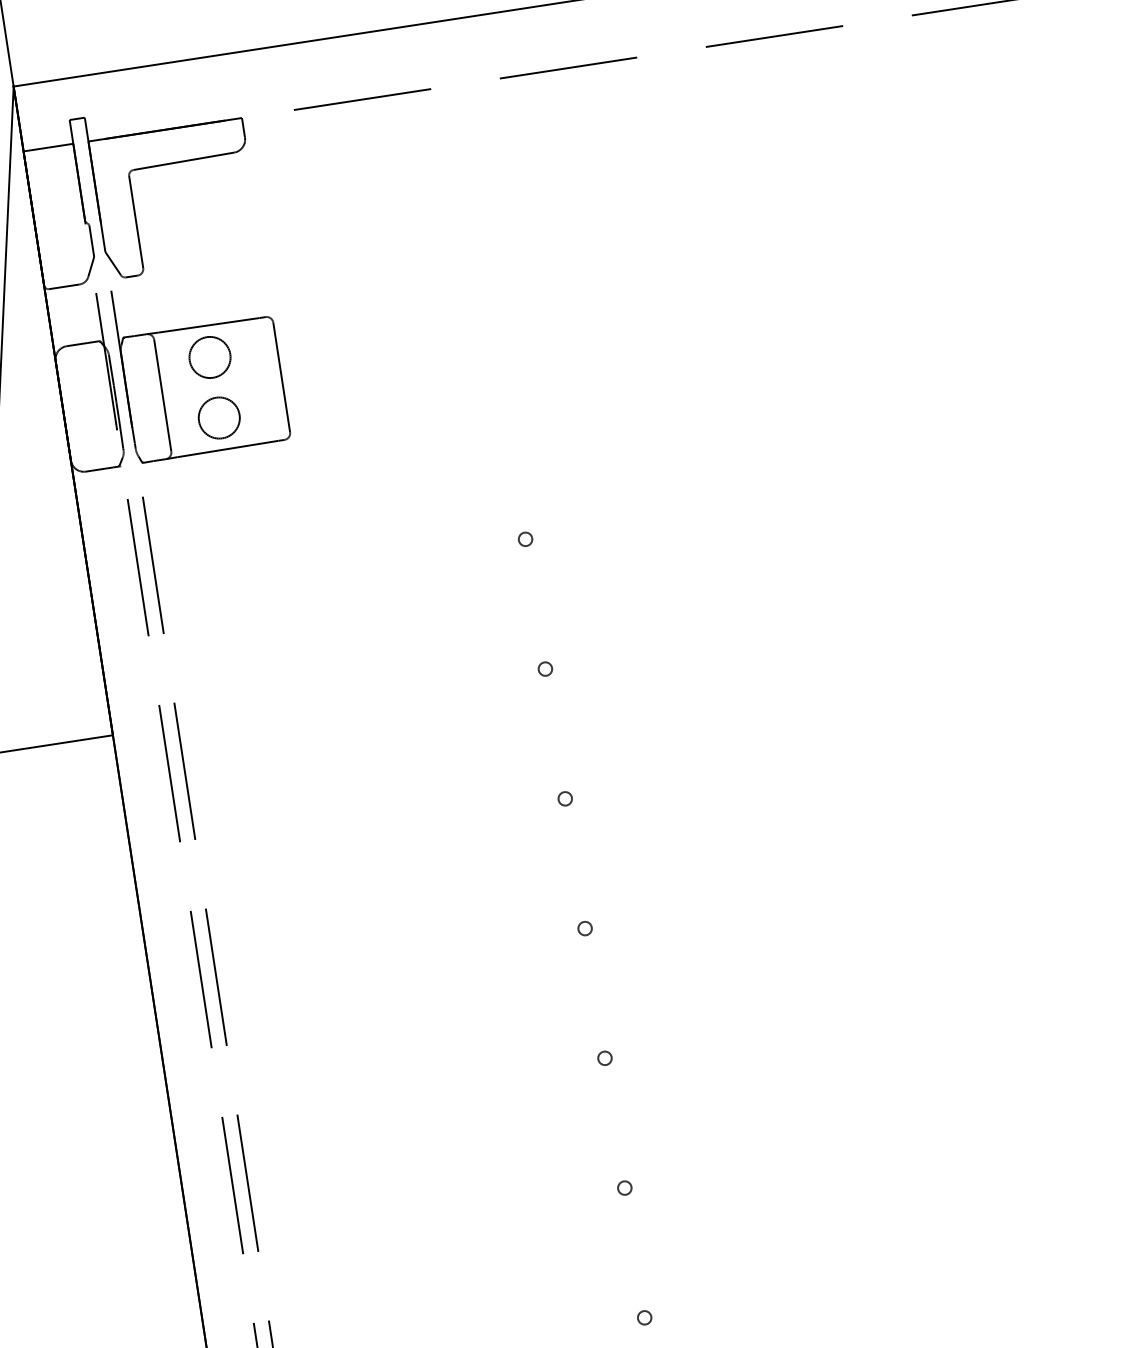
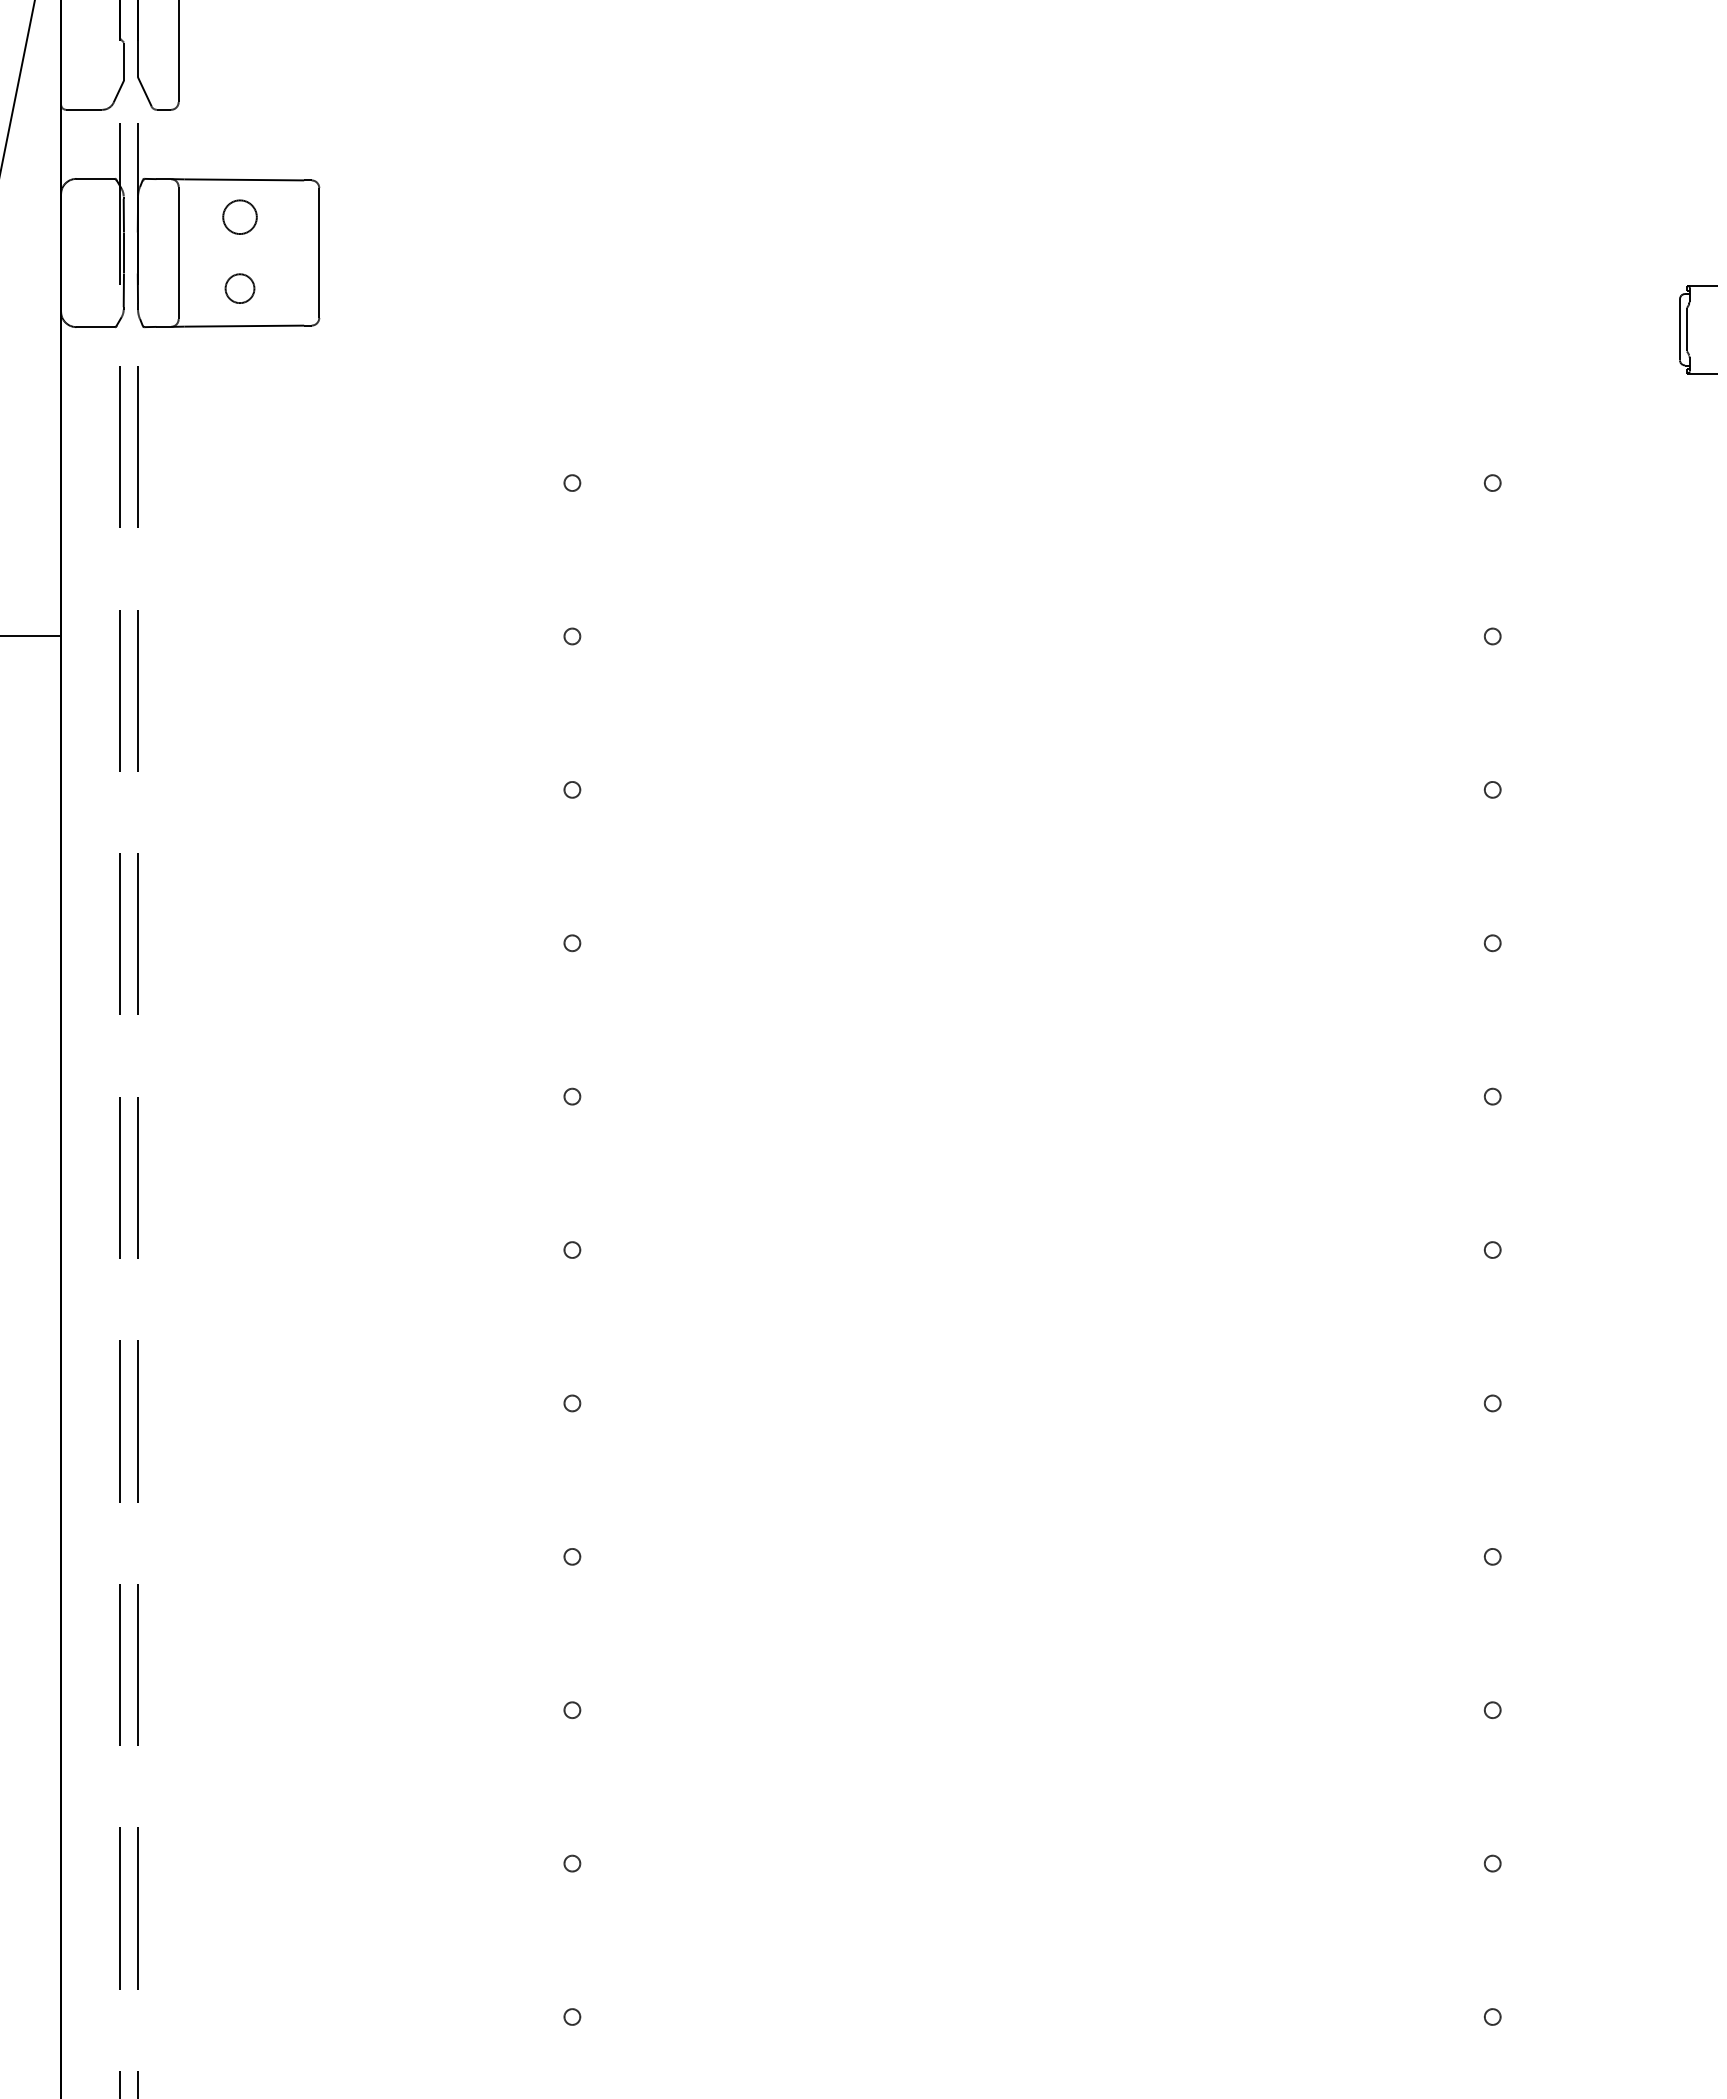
circle: (210, 357) -> (240, 217), size x0.7
circle: (218, 417) -> (239, 288), size x0.6

